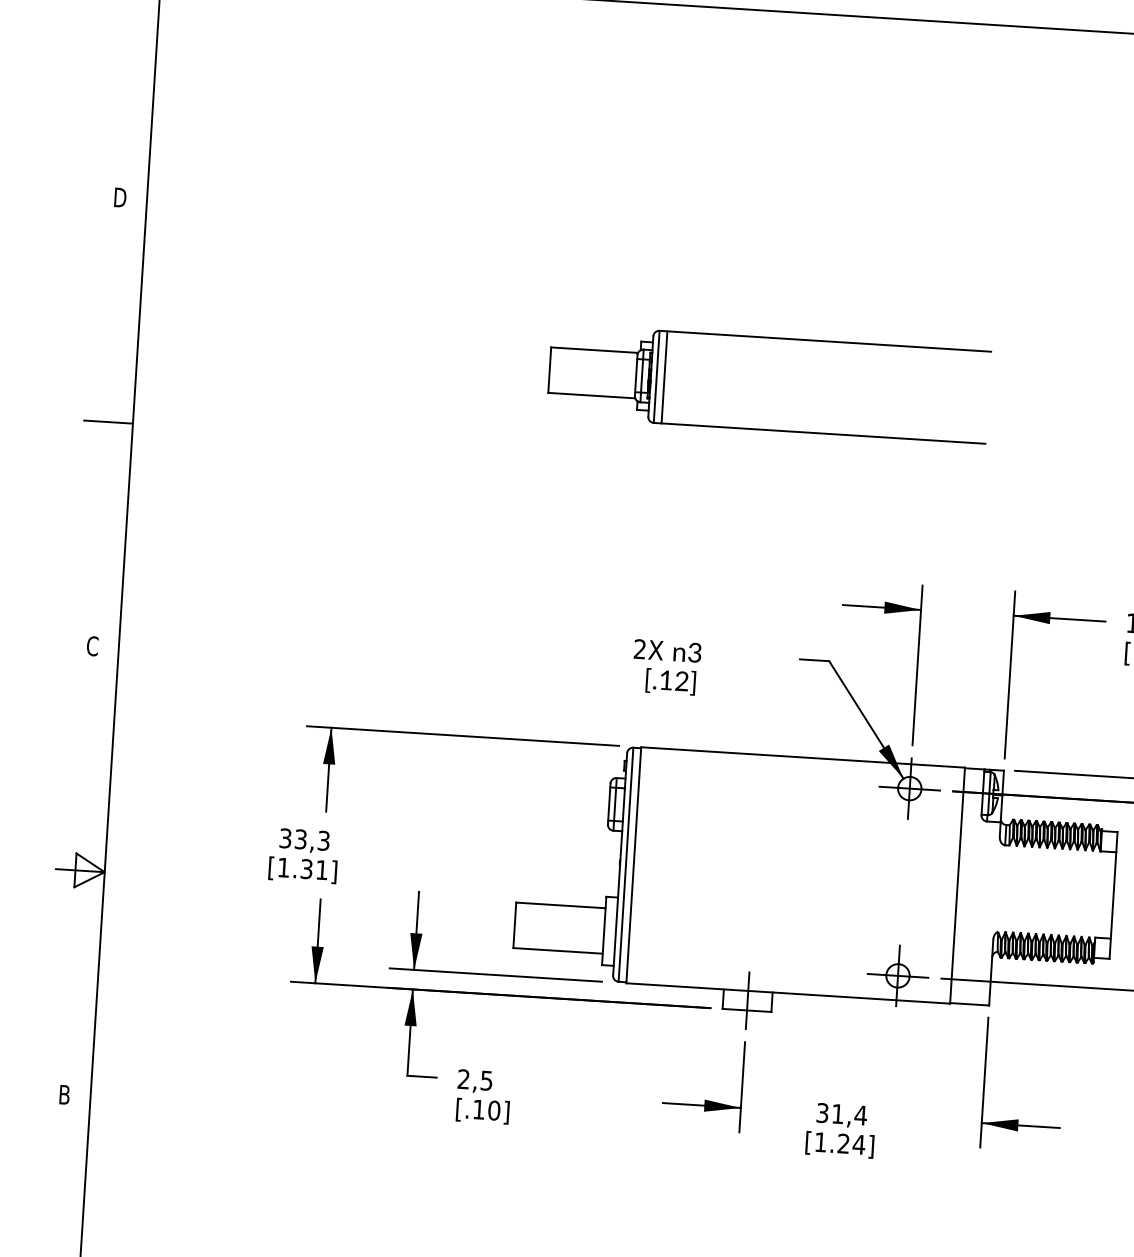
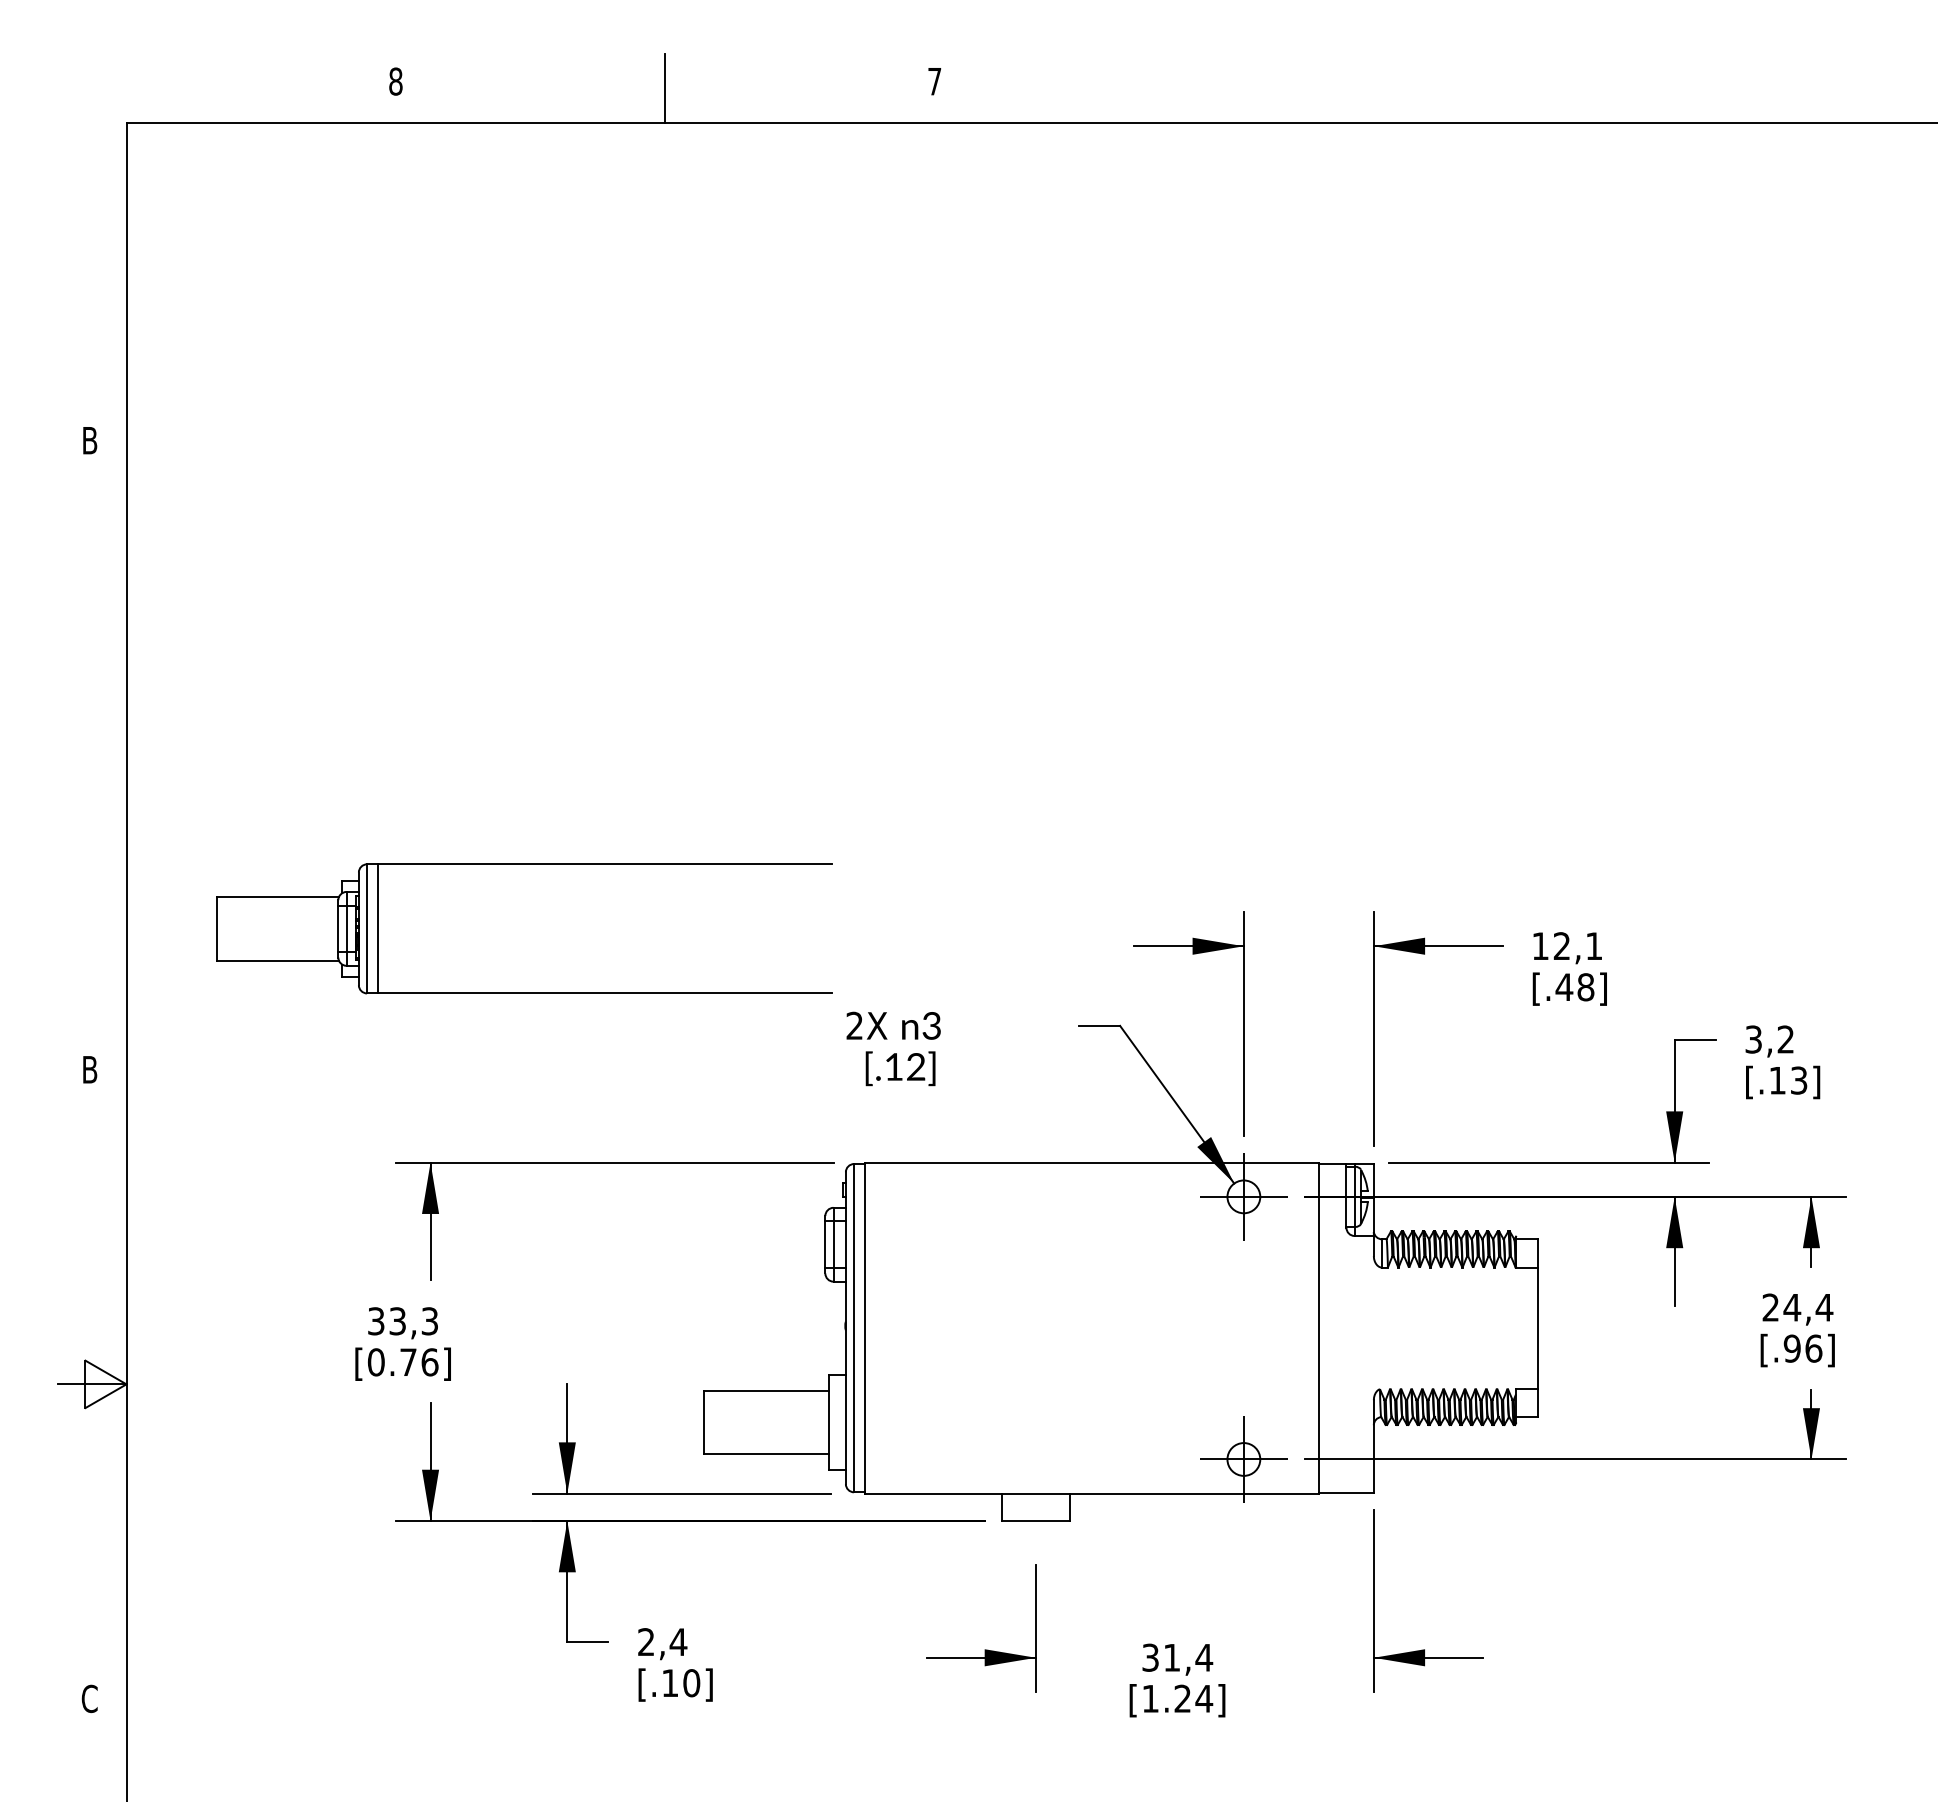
text: (120, 197) -> (89, 440), D -> B
part: (771, 338) -> (524, 864), moved
line: (108, 422) -> (92, 755), removed
text: (92, 646) -> (89, 1069), C -> B
text: (302, 869) -> (402, 1362), [1.31] -> [0.76]
line: (747, 1000) -> (1035, 1507), removed
text: (486, 1081) -> (678, 1642), 2,5 -> 2,4
text: (64, 1094) -> (89, 1698), B -> C

